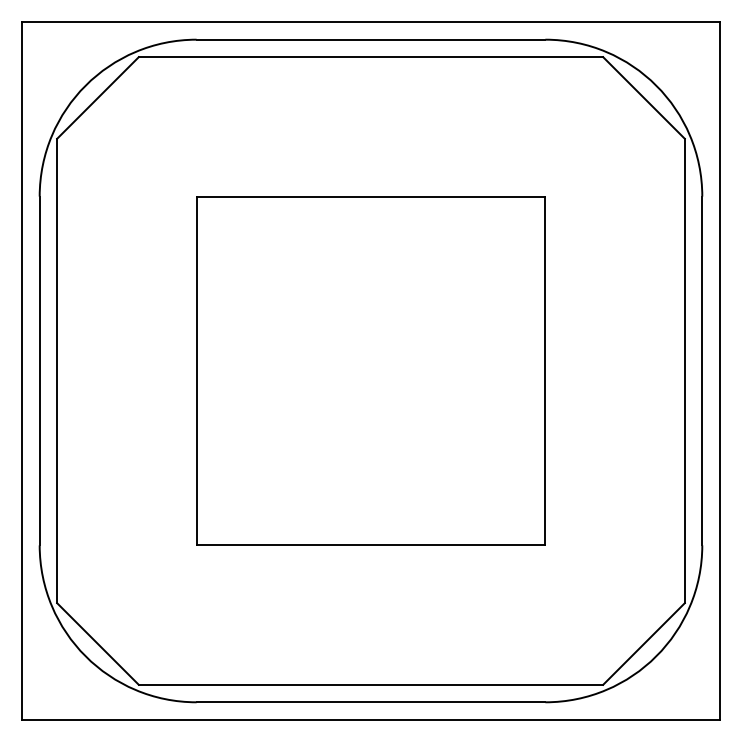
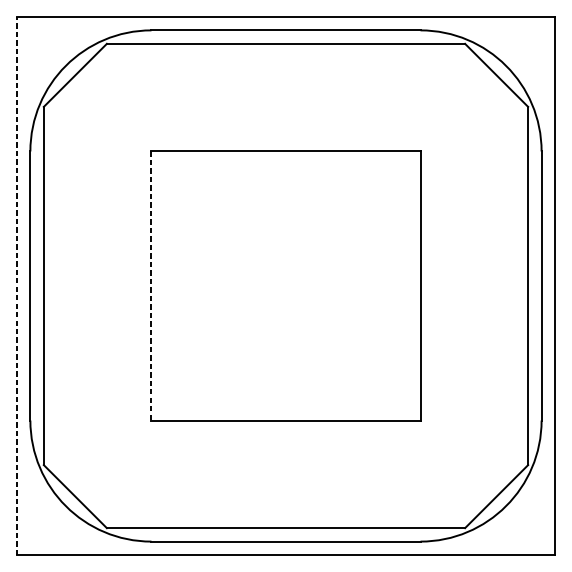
line: (22, 370) -> (17, 285), solid -> dashed
line: (196, 371) -> (151, 286), solid -> dashed

